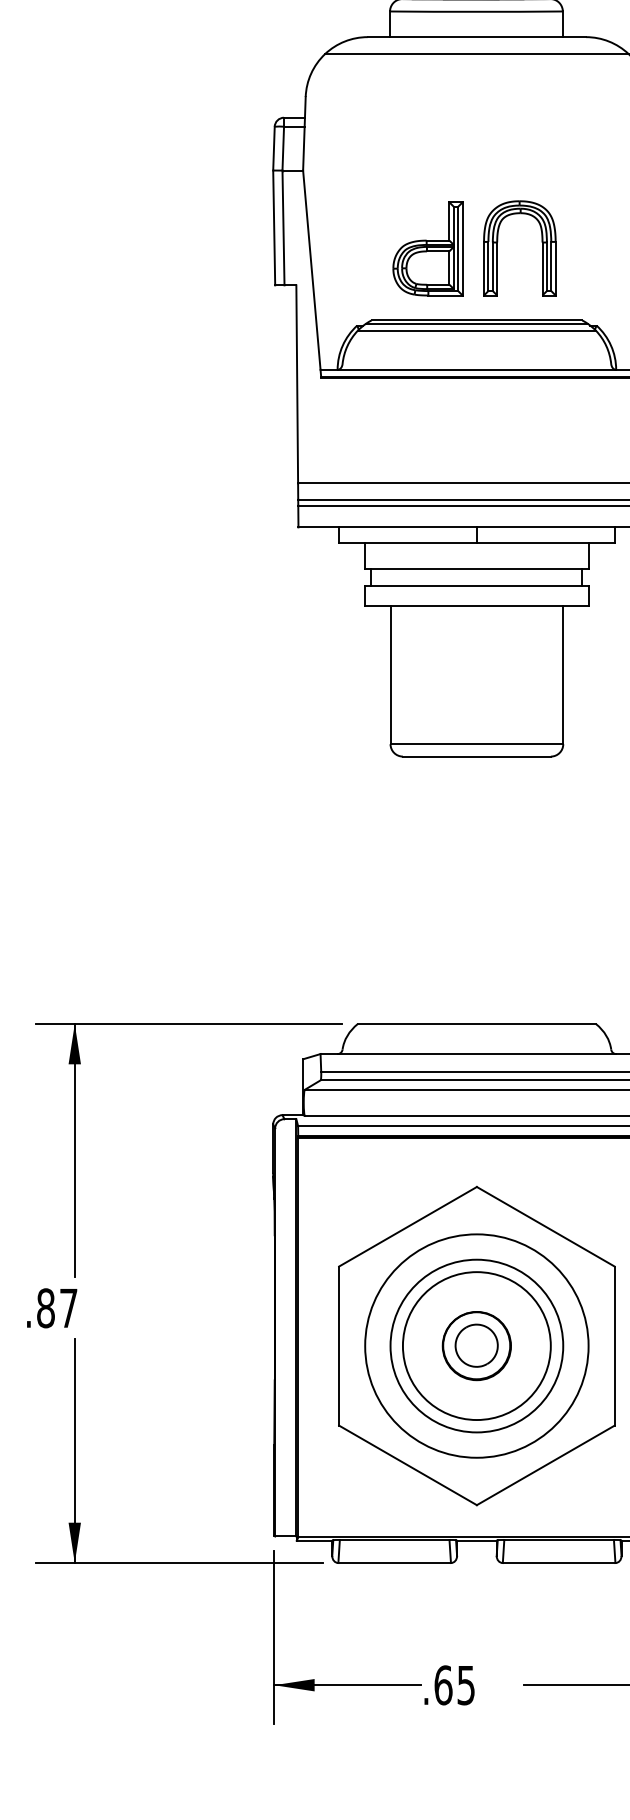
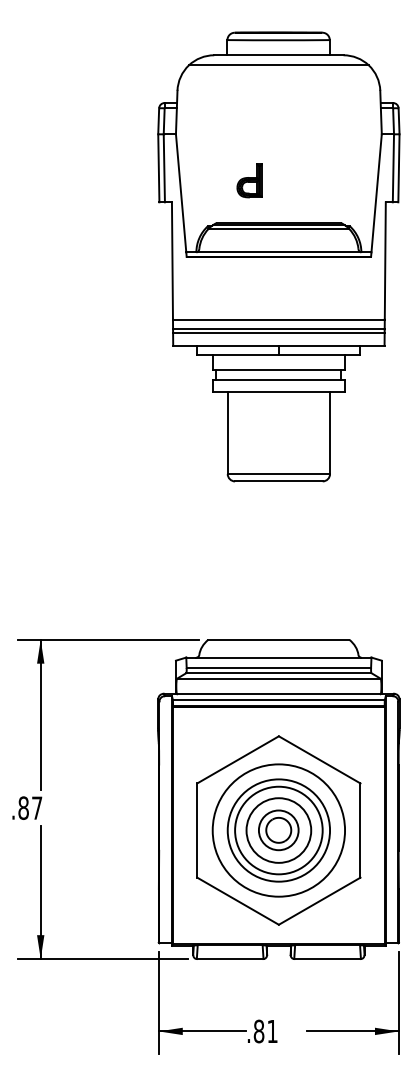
part: (540, 241) -> (316, 176), removed
part: (427, 248) -> (249, 180), size x0.6
circle: (476, 1345) -> (278, 830), size x1.6
text: (454, 1685) -> (265, 1031), .65 -> .81

